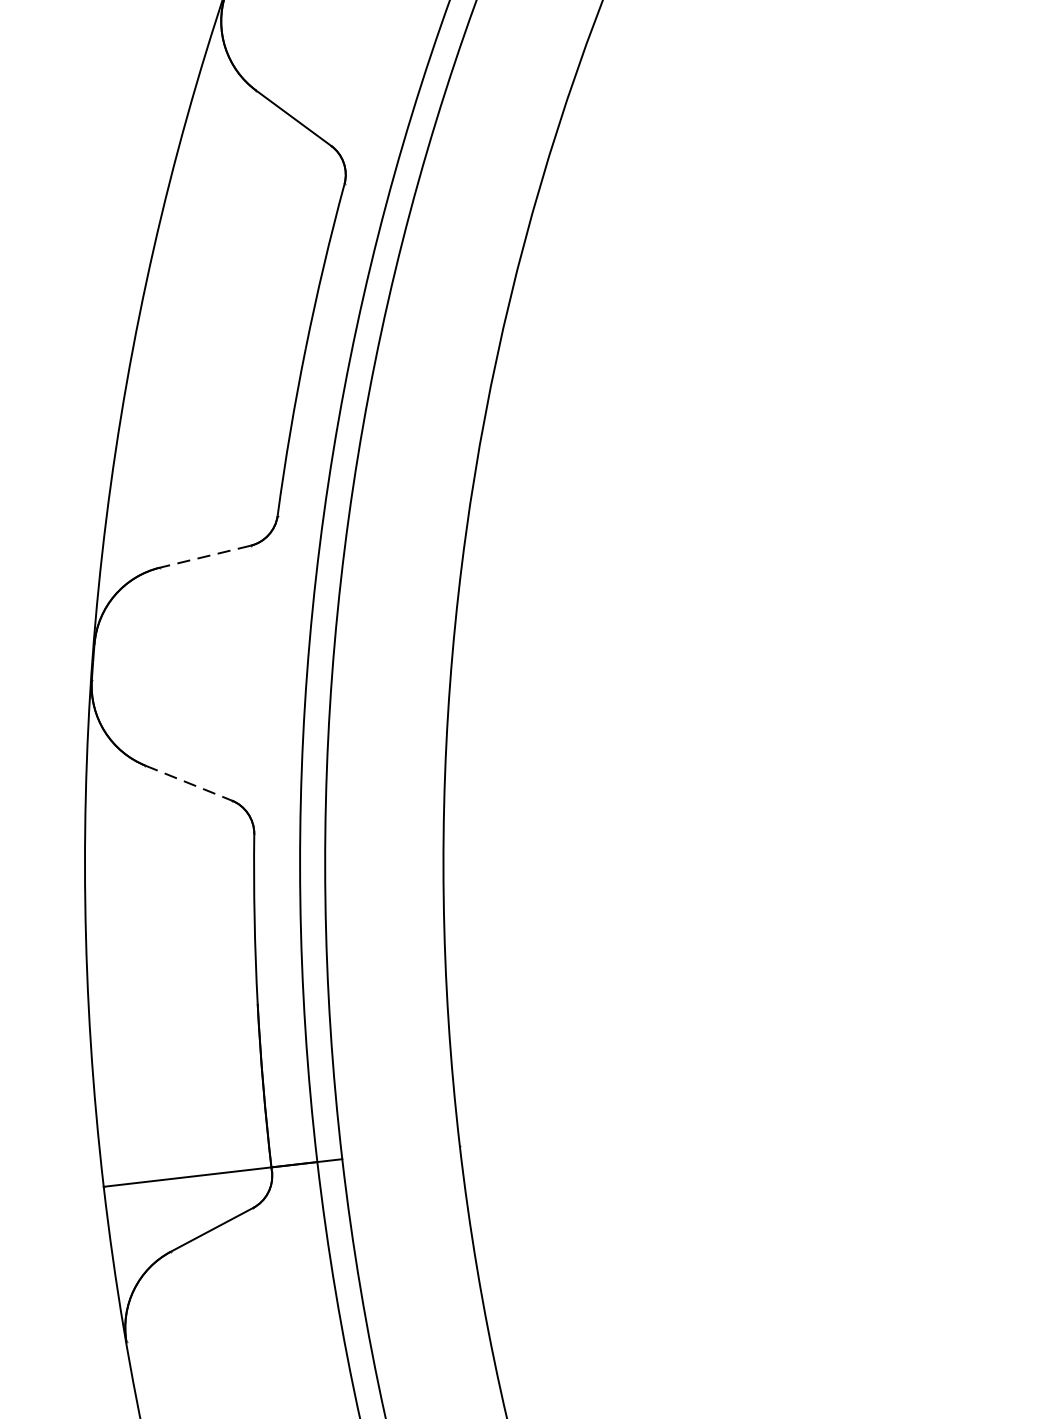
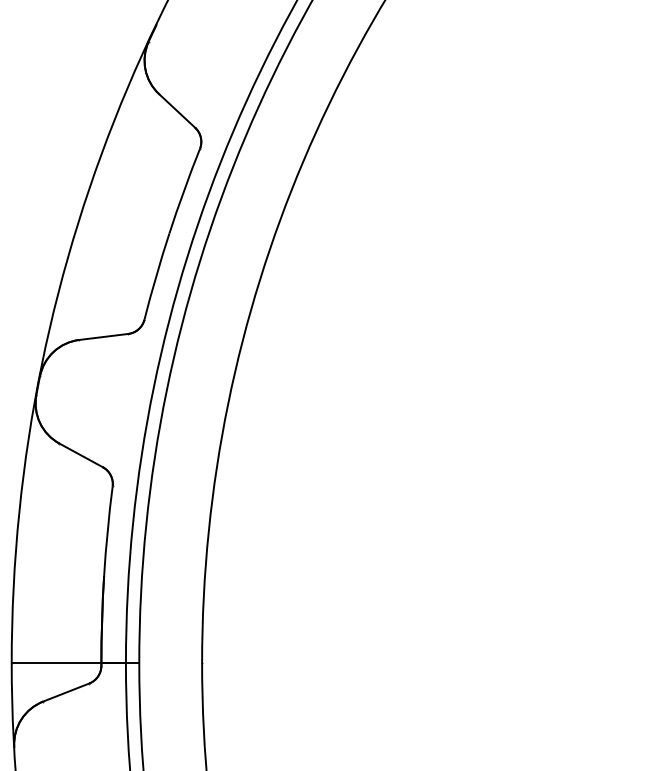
line: (204, 555) -> (103, 336), dashed -> solid
line: (189, 783) -> (81, 455), dashed -> solid

